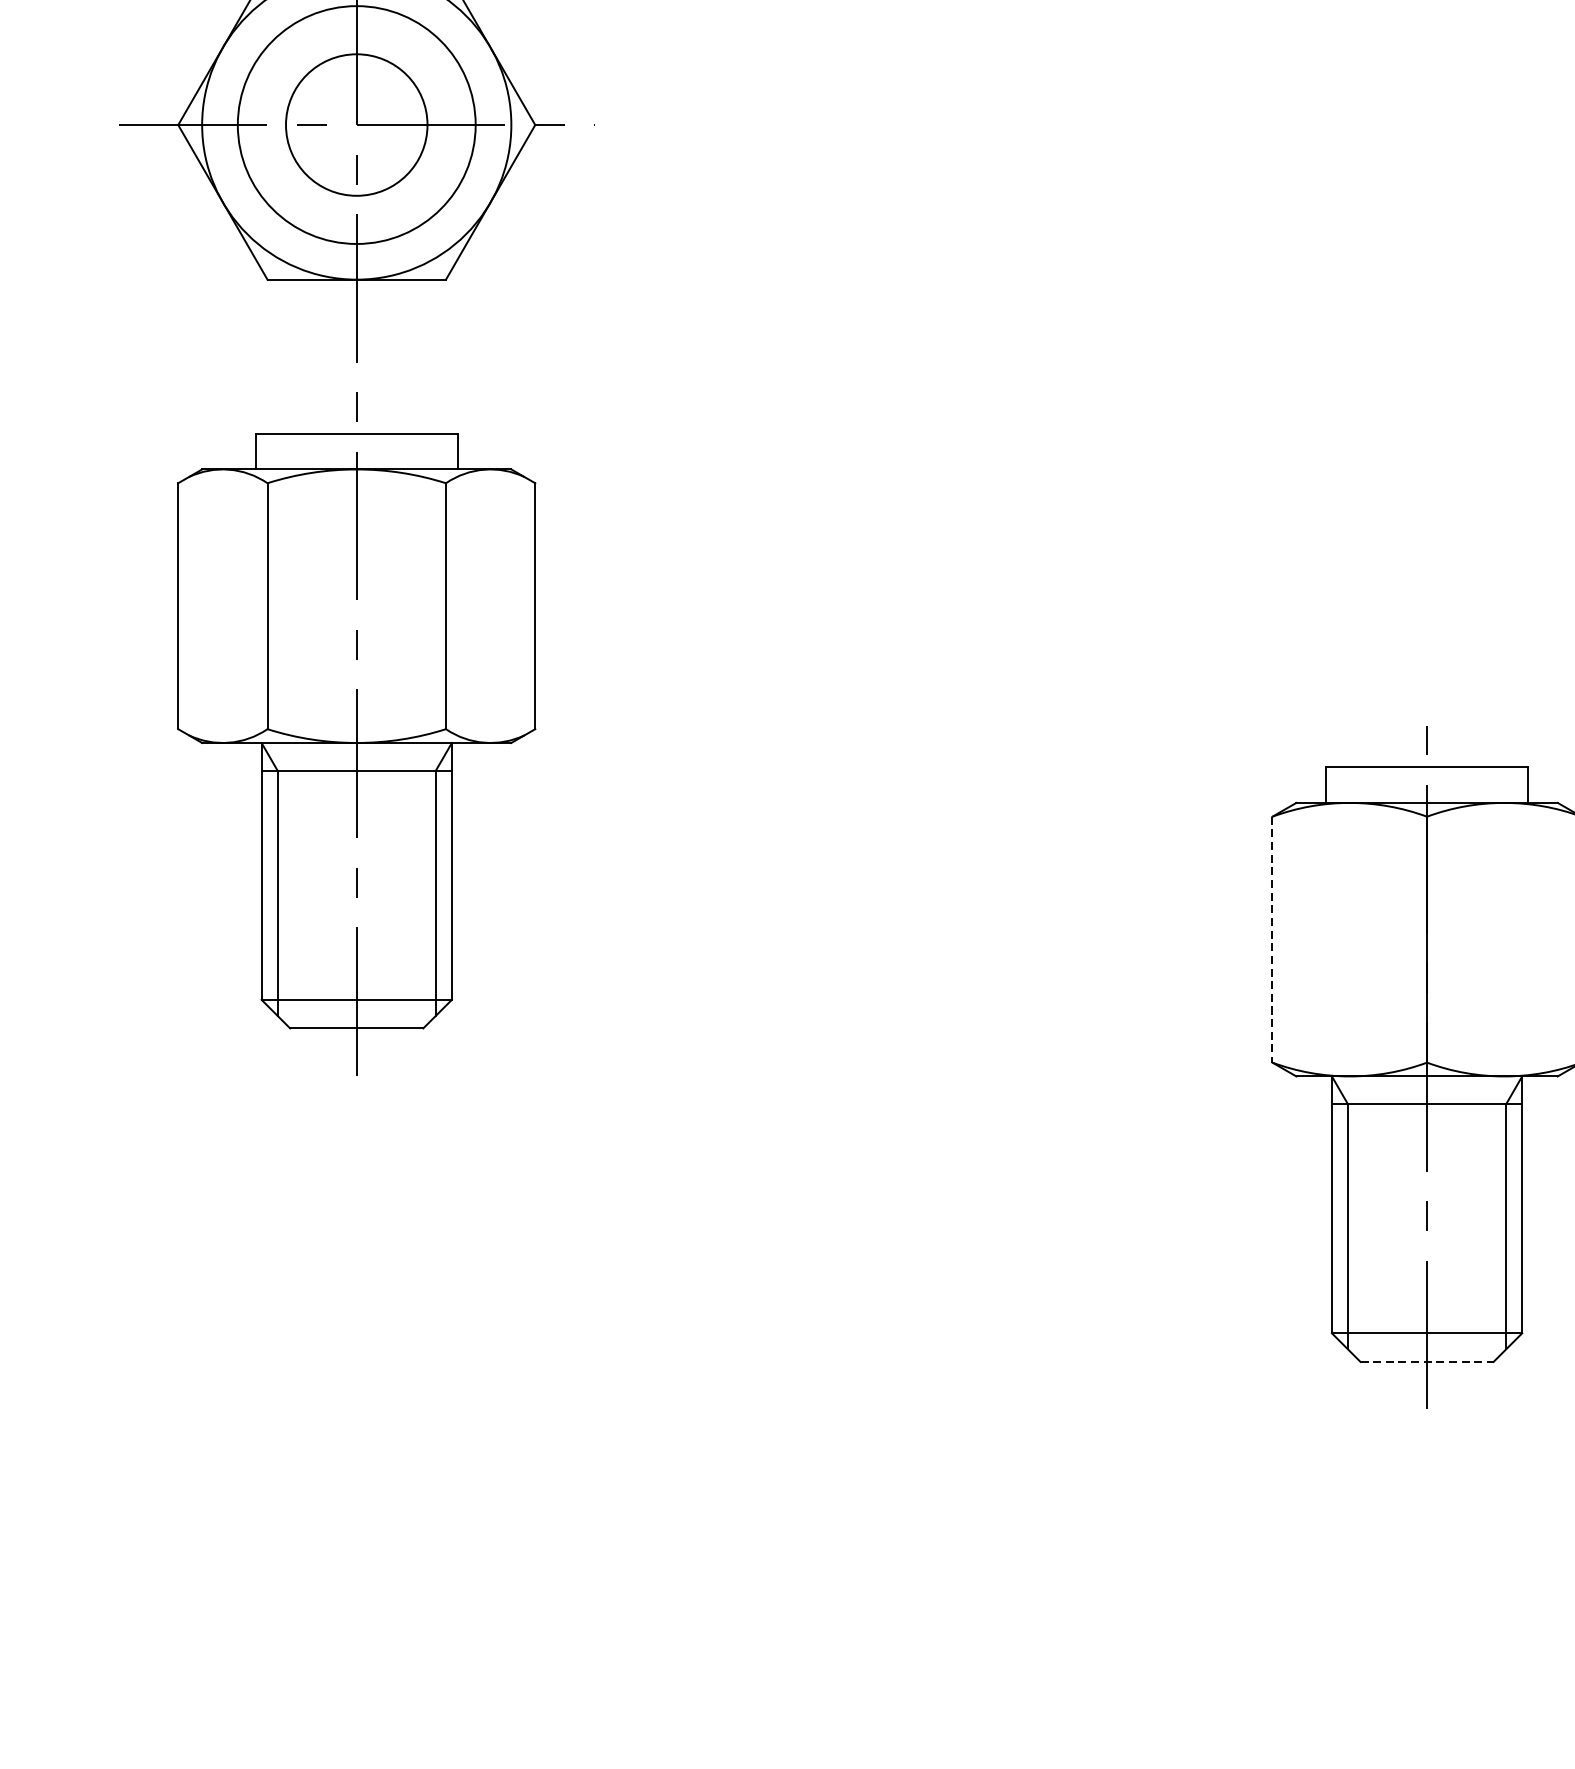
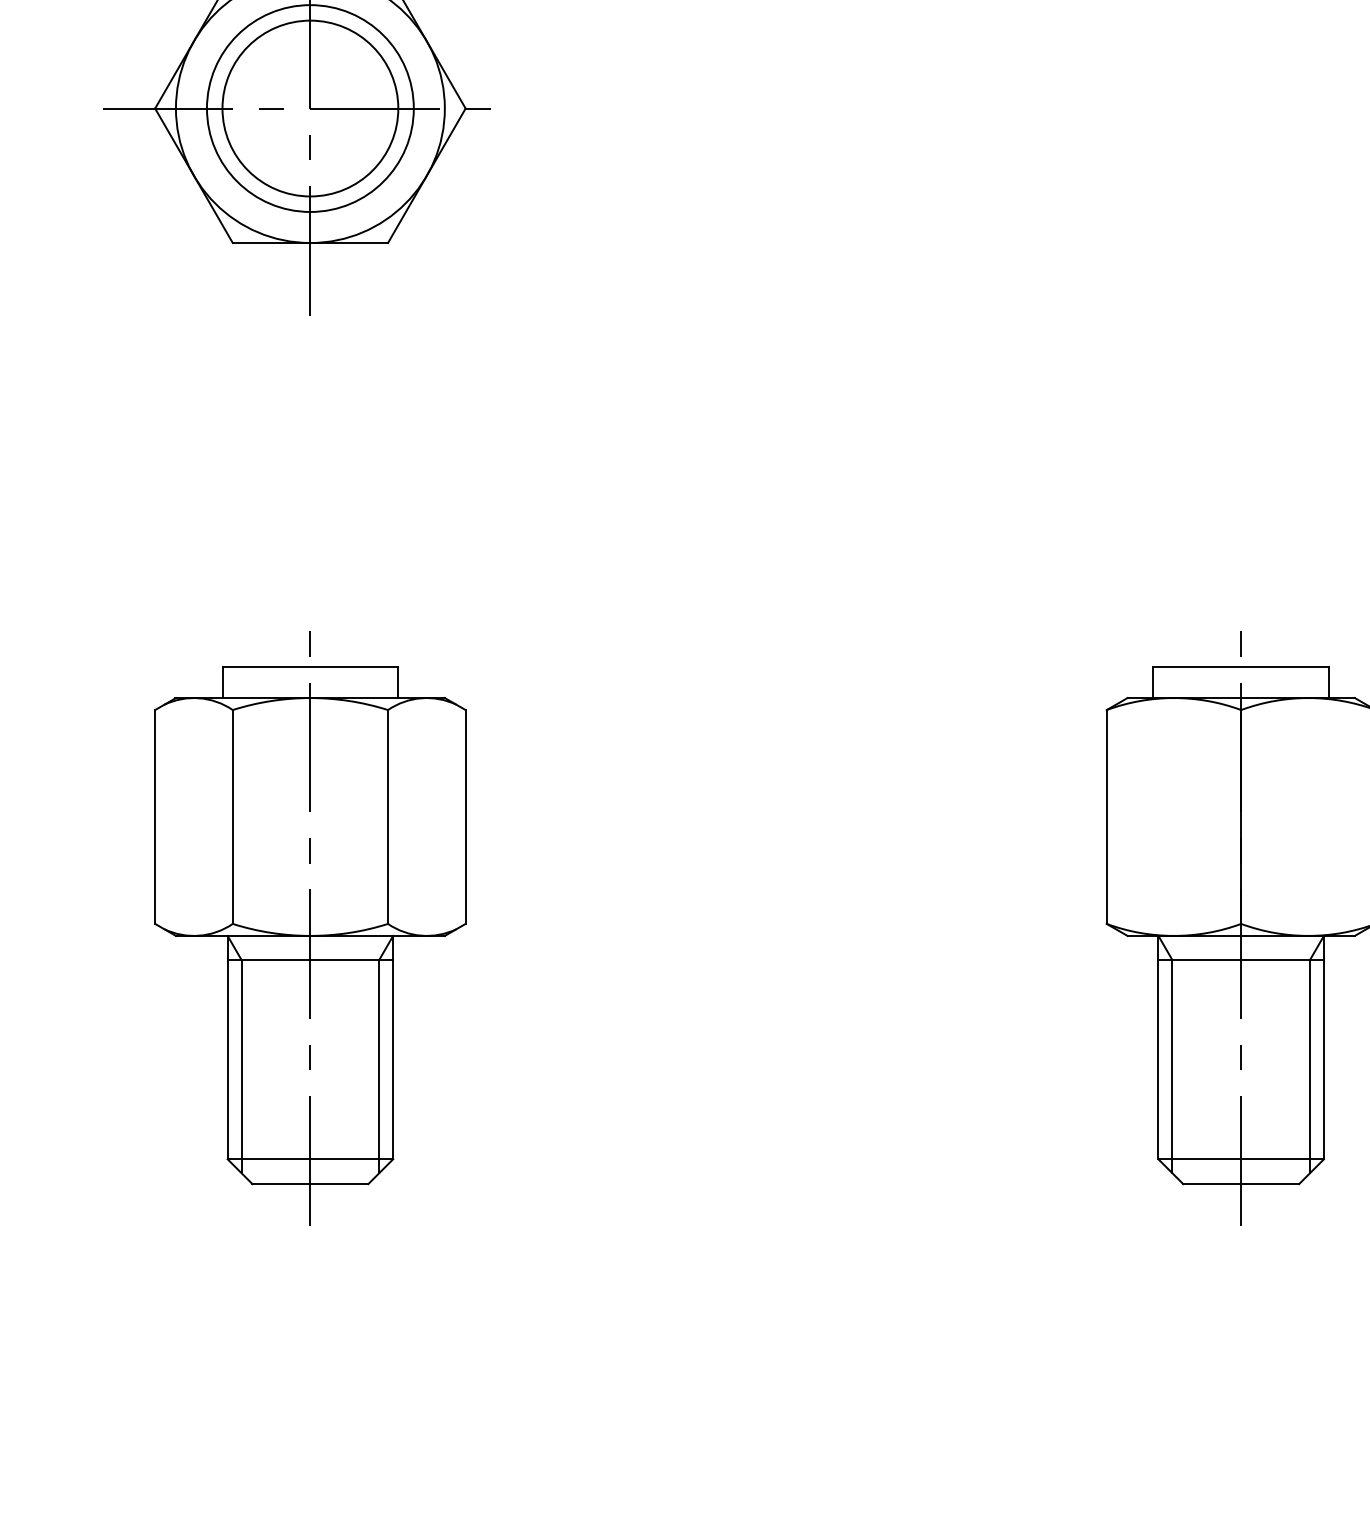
circle: (356, 124) -> (310, 108), size x1.43
part: (356, 734) -> (310, 928), moved
line: (1272, 939) -> (1106, 816), dashed -> solid
line: (1427, 1362) -> (1241, 1184), dashed -> solid

